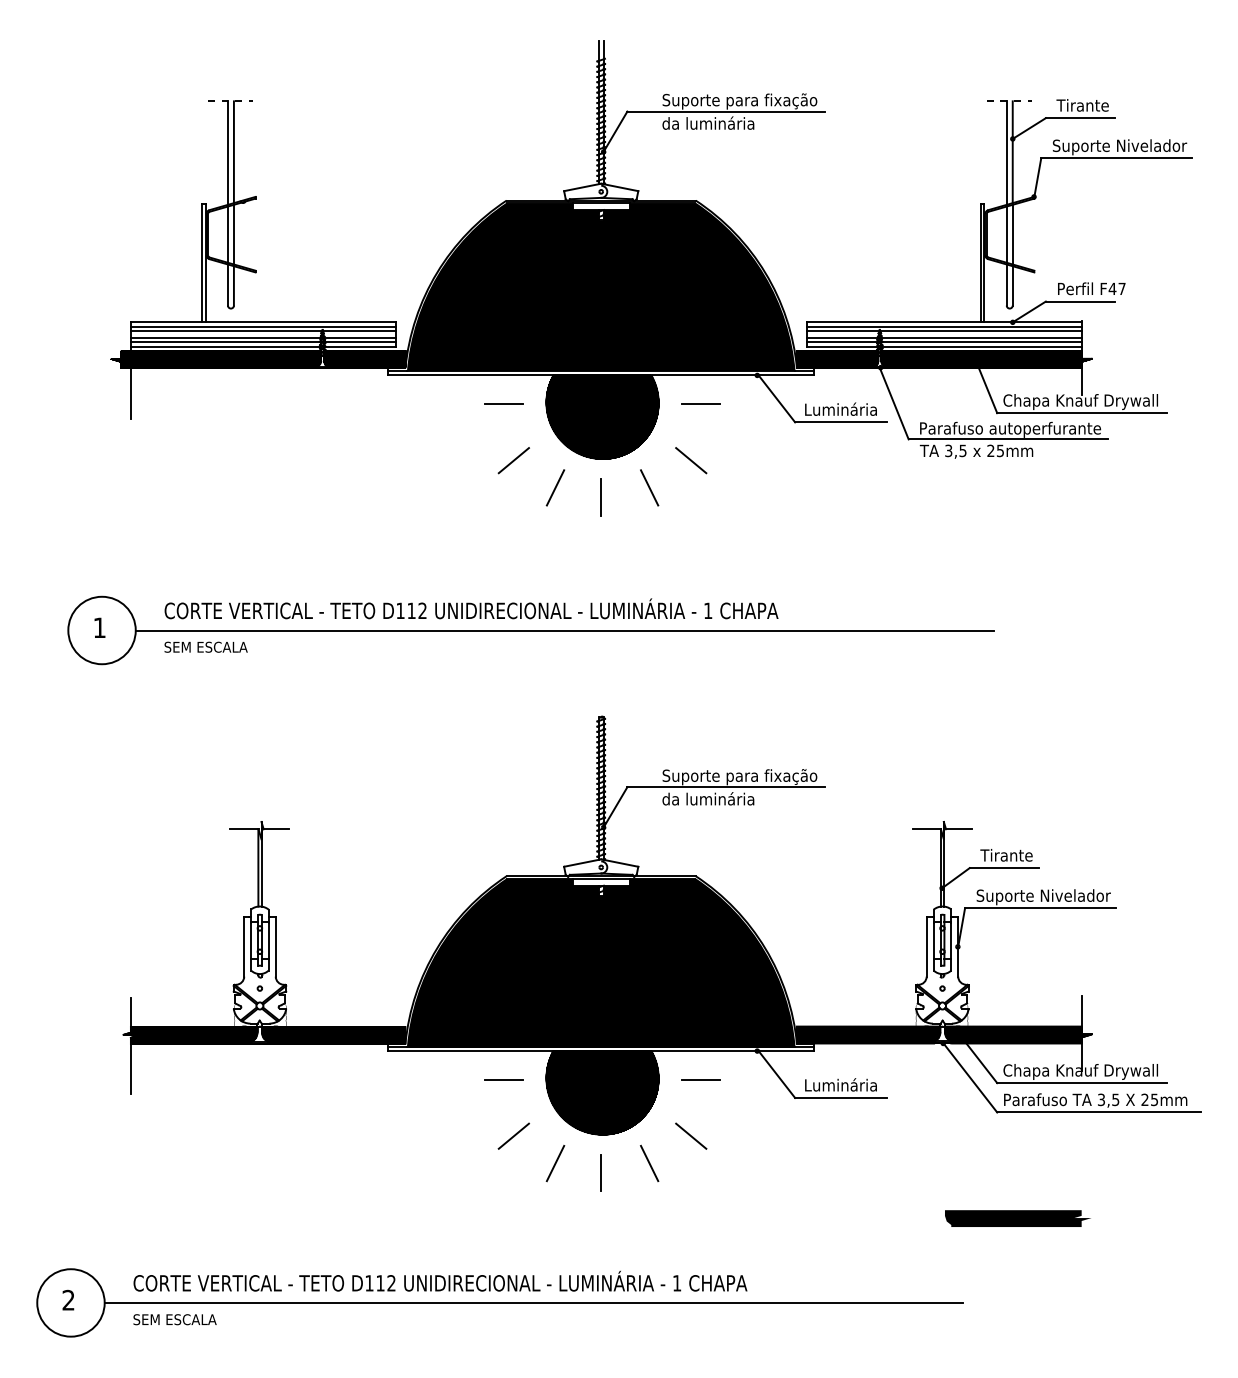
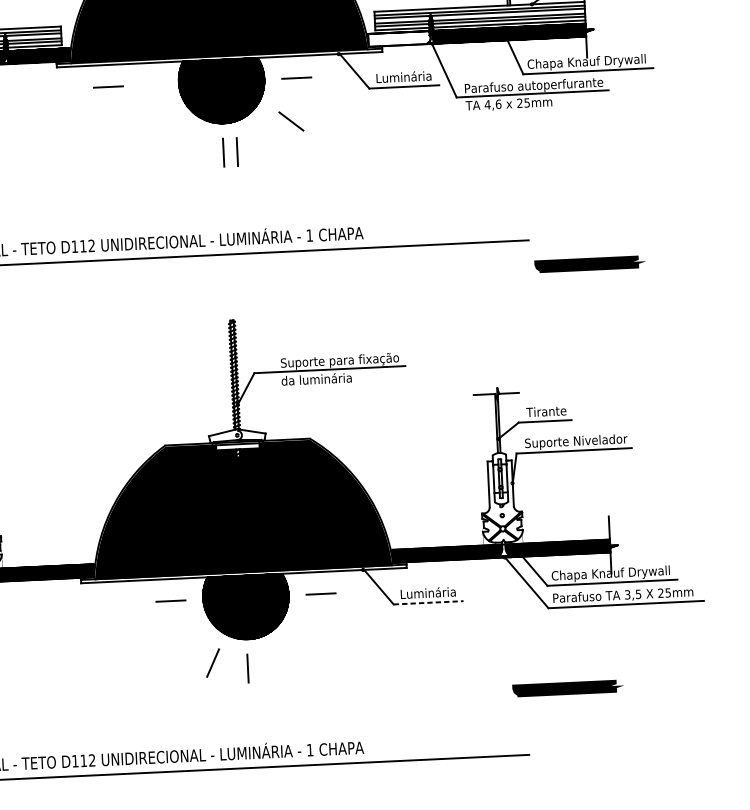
hatch: (837, 358) -> (399, 38), removed
line: (503, 403) -> (107, 86), moved
text: (955, 450) -> (492, 104), 3,5 -> 4,6
line: (513, 460) -> (155, 127), removed
line: (555, 487) -> (188, 146), removed
line: (649, 487) -> (260, 143), removed
line: (618, 497) -> (237, 152), added
part: (1072, 665) -> (589, 264), added
line: (840, 1098) -> (428, 603), solid -> dashed
line: (513, 1135) -> (179, 643), removed
line: (691, 1135) -> (315, 636), removed
line: (649, 1163) -> (284, 659), removed

